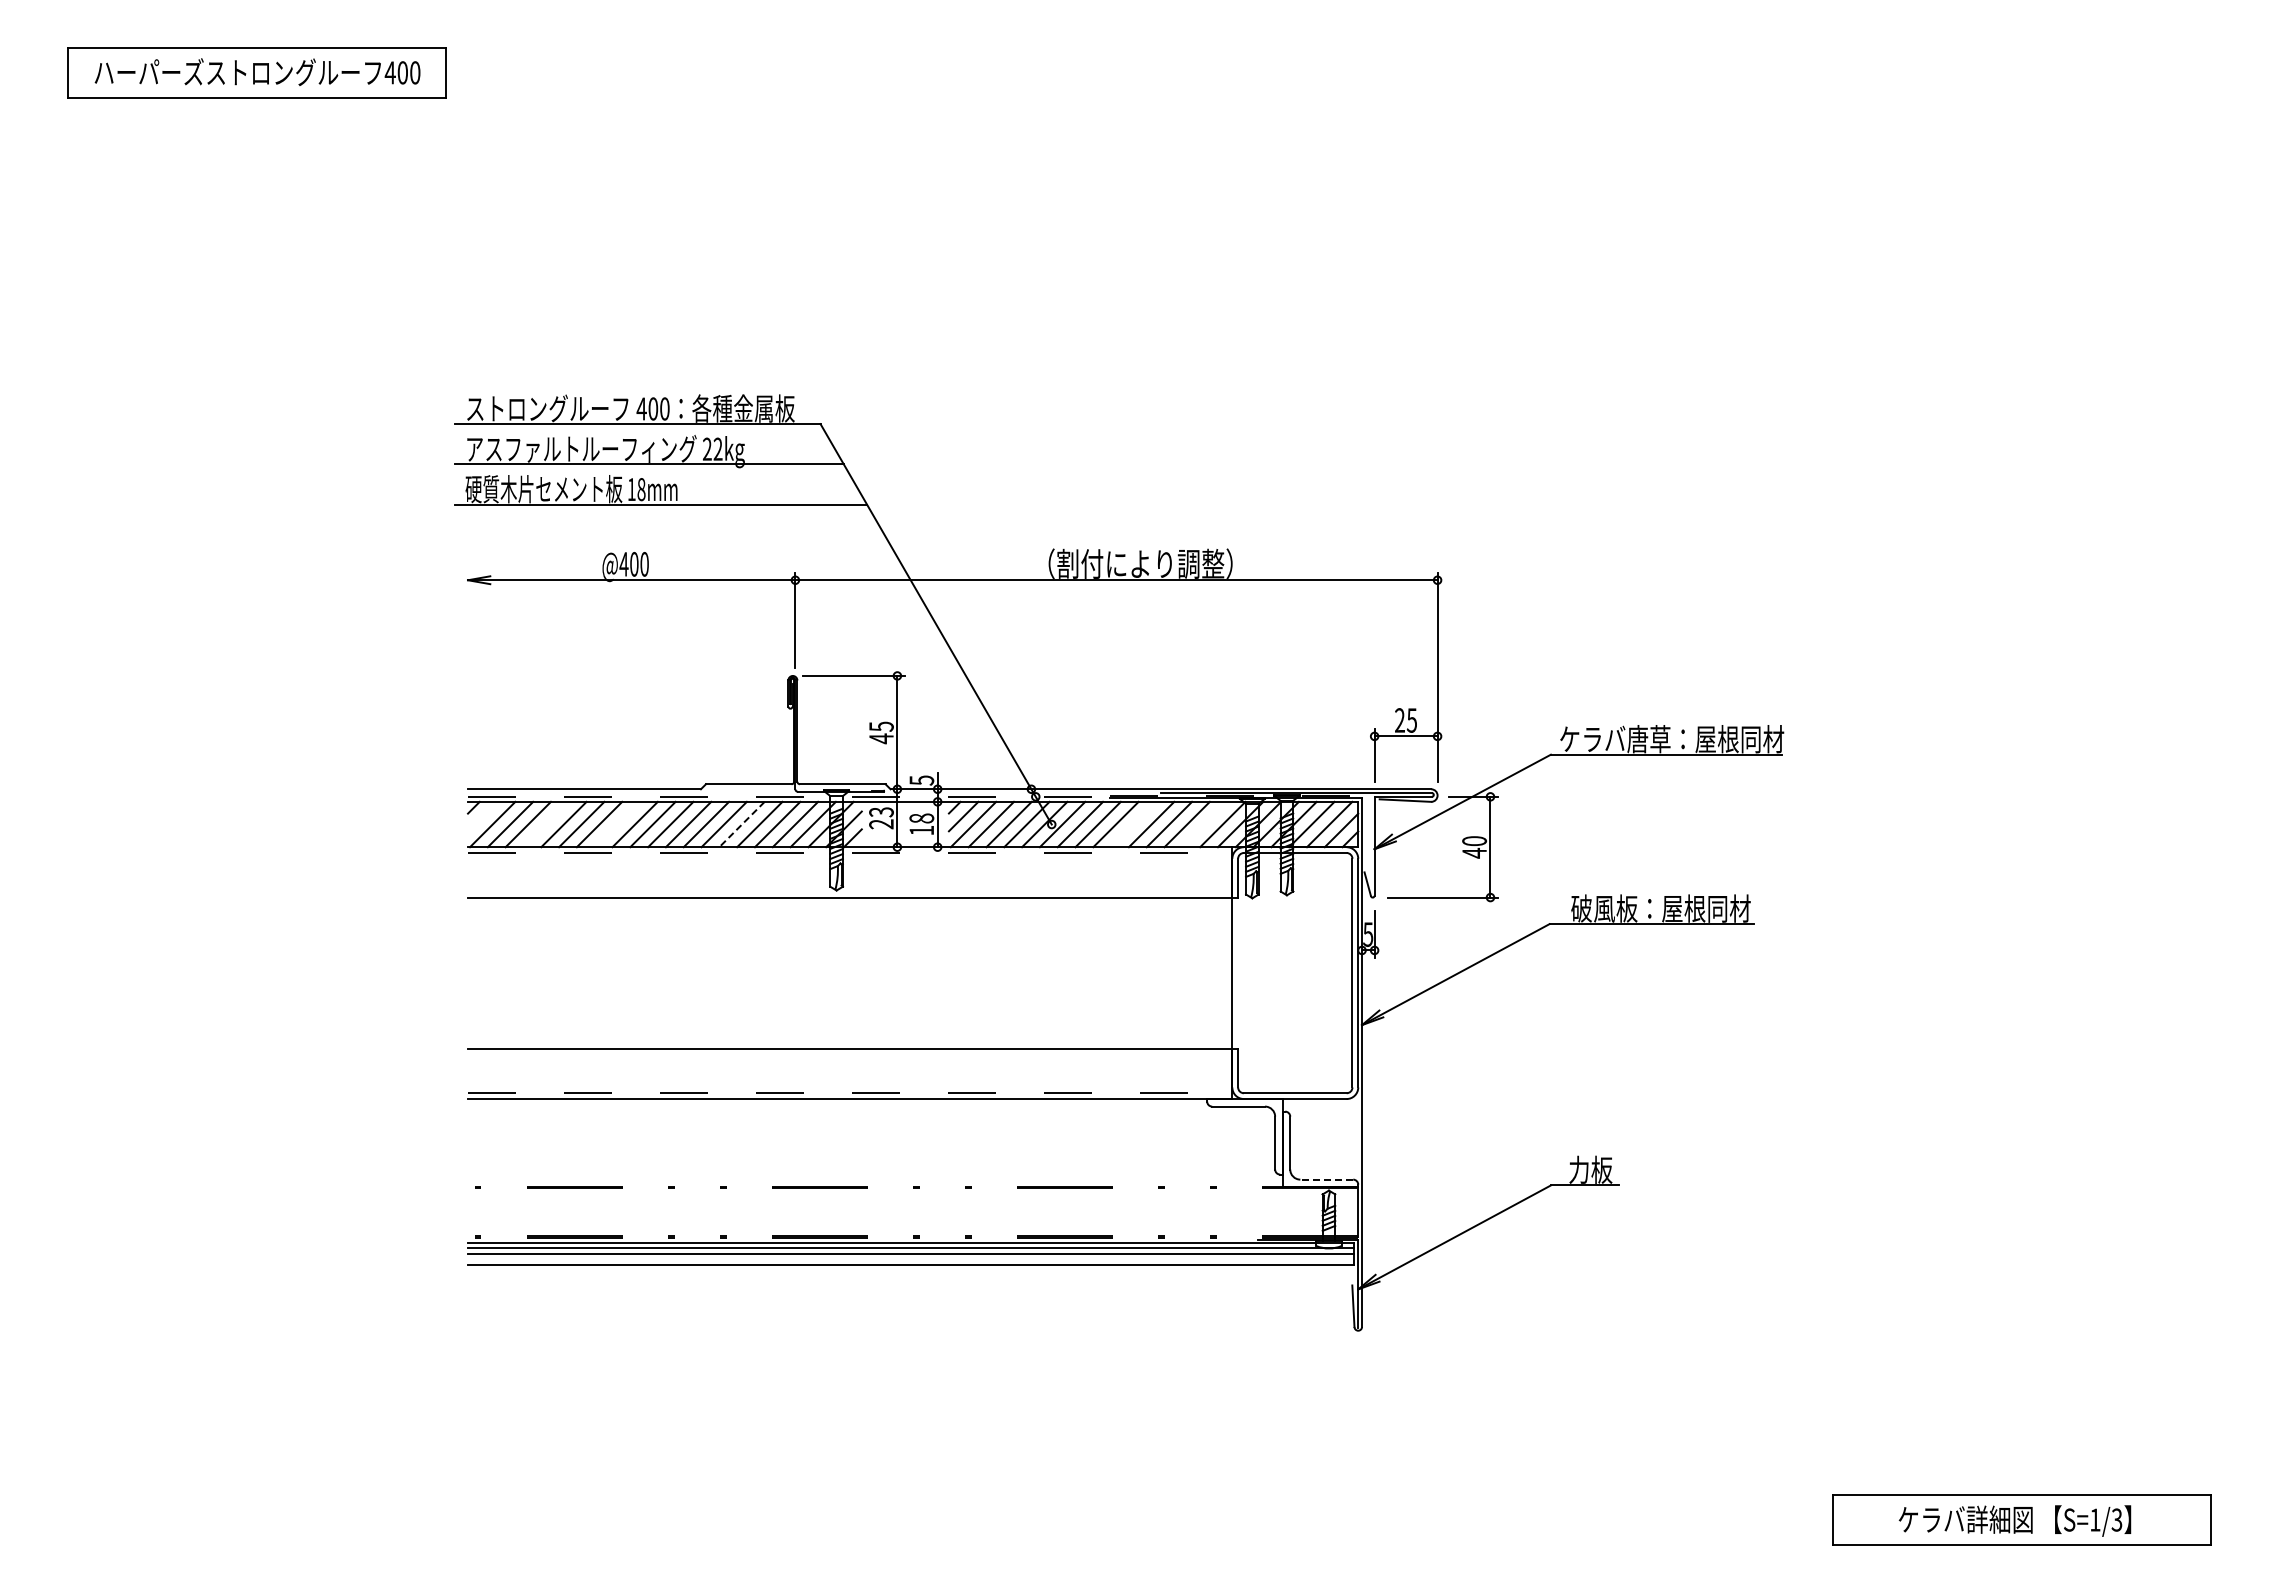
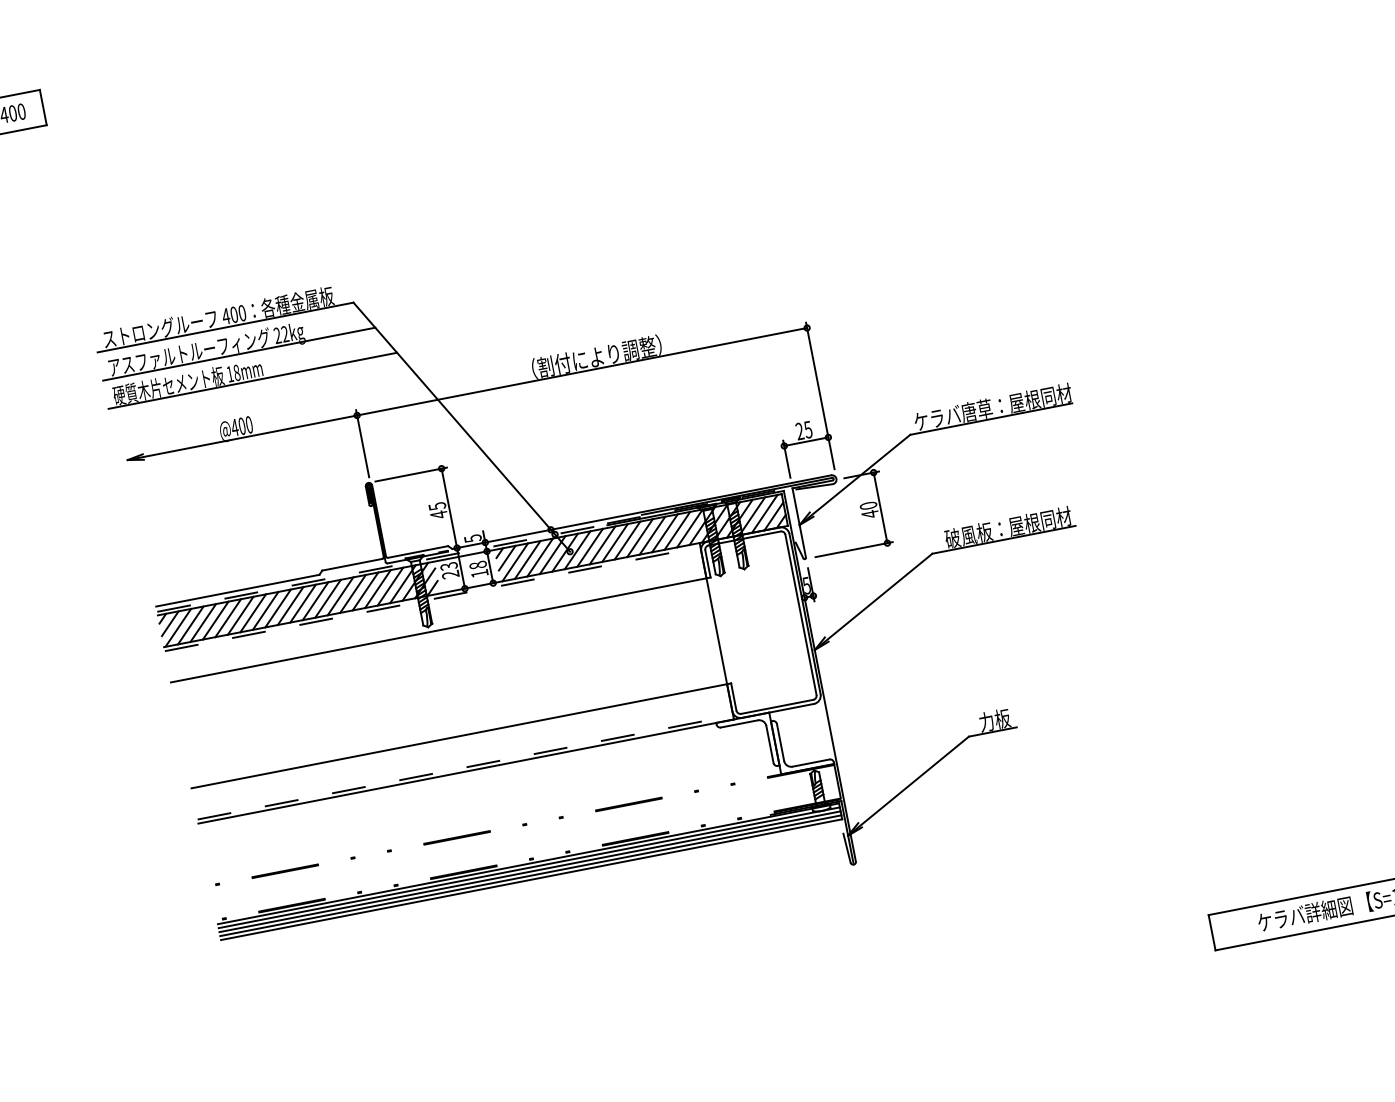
line: (482, 816) -> (170, 623), added
line: (545, 824) -> (215, 620), added
line: (617, 824) -> (265, 610), added
line: (741, 824) -> (352, 593), dashed -> solid
line: (1133, 824) -> (627, 540), added
line: (1204, 824) -> (677, 530), added
line: (1326, 1179) -> (810, 763), dashed -> solid
line: (911, 1259) -> (531, 875), added

